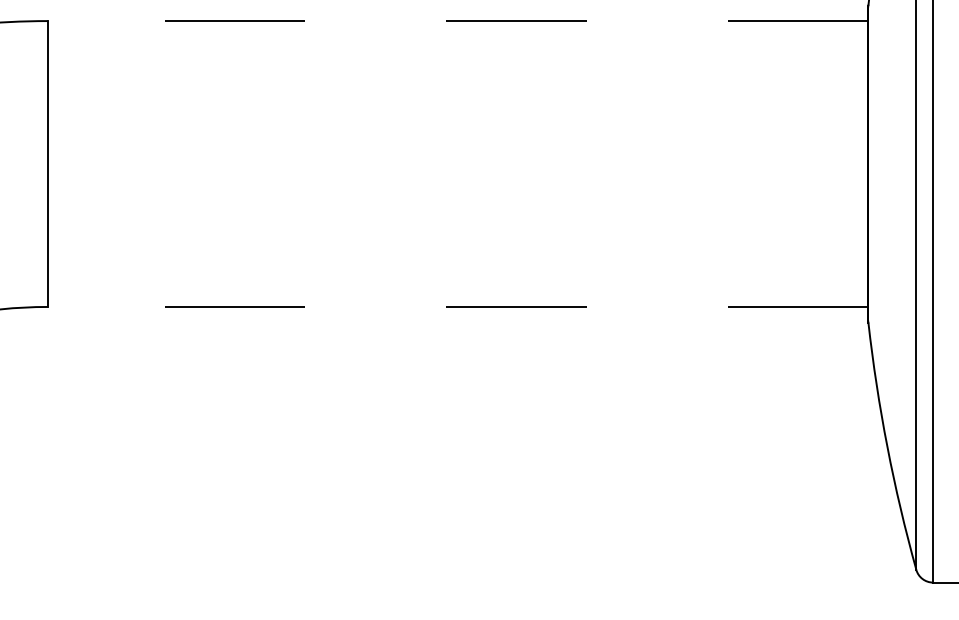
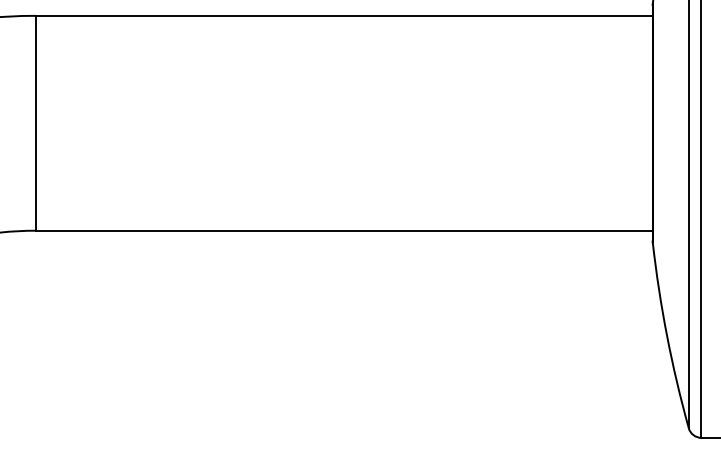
line: (456, 20) -> (343, 15), dashed -> solid
line: (456, 306) -> (343, 230), dashed -> solid

